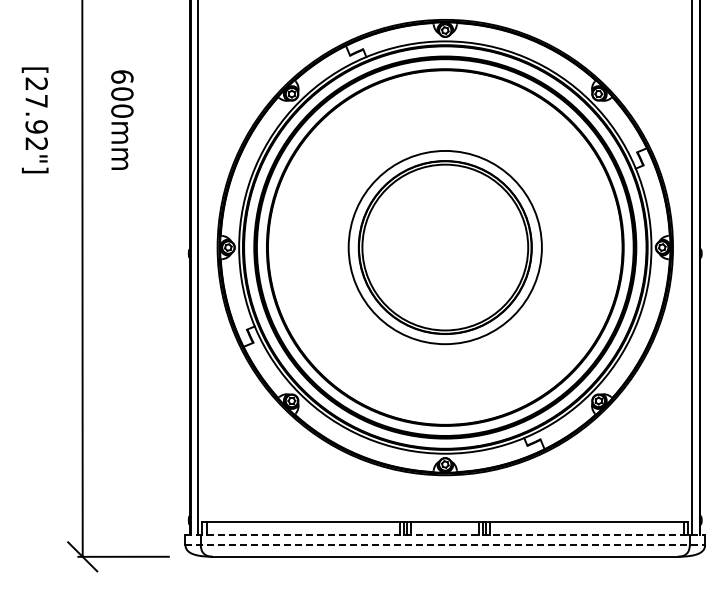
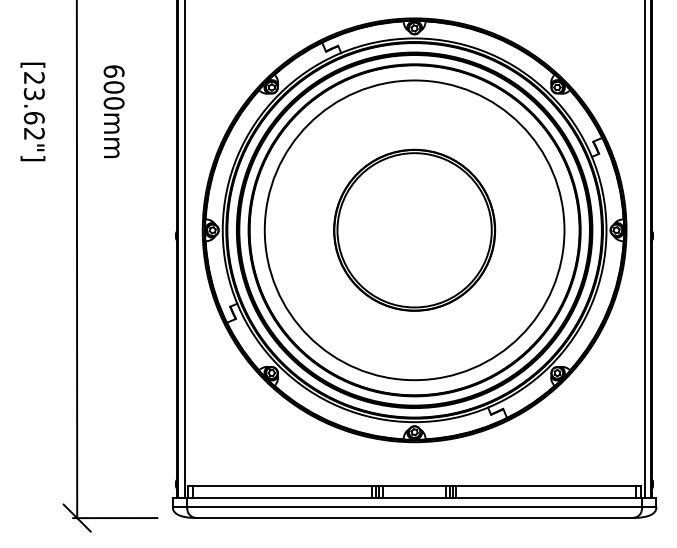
text: (36, 113) -> (34, 105), [27.92"] -> [23.62"]
circle: (445, 247) -> (414, 230), size x1.67
line: (445, 534) -> (414, 497), dashed -> solid
line: (445, 545) -> (414, 507), dashed -> solid

